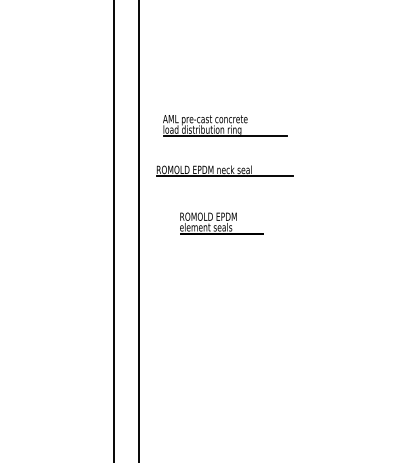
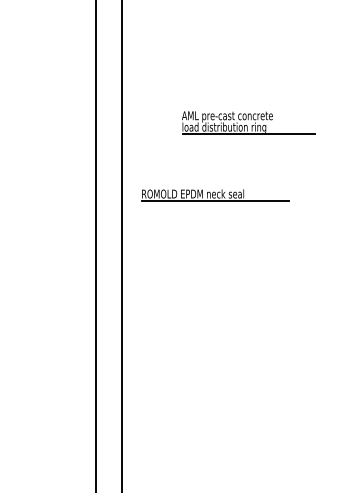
part: (225, 125) -> (249, 122), moved
part: (224, 170) -> (214, 194), moved
part: (221, 223) -> (211, 228), removed

